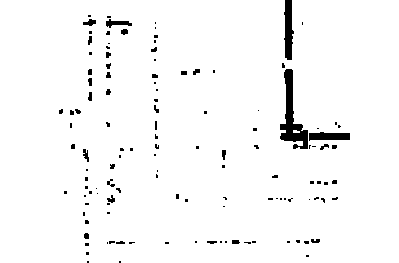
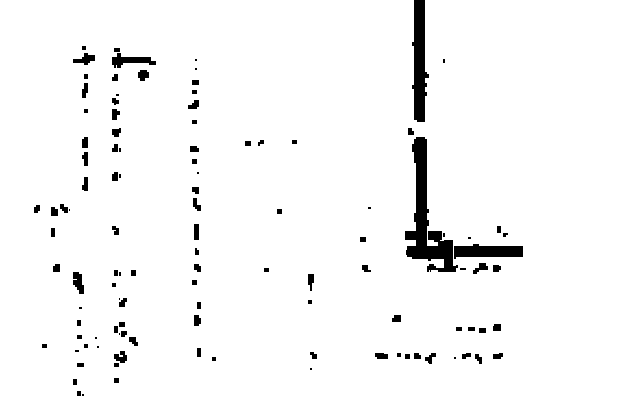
part: (190, 71) -> (254, 141), size x0.62
part: (125, 152) -> (123, 278), moved
part: (156, 173) -> (197, 313), size x1.67
part: (181, 197) -> (205, 354), moved
part: (279, 199) -> (404, 357), size x1.43

